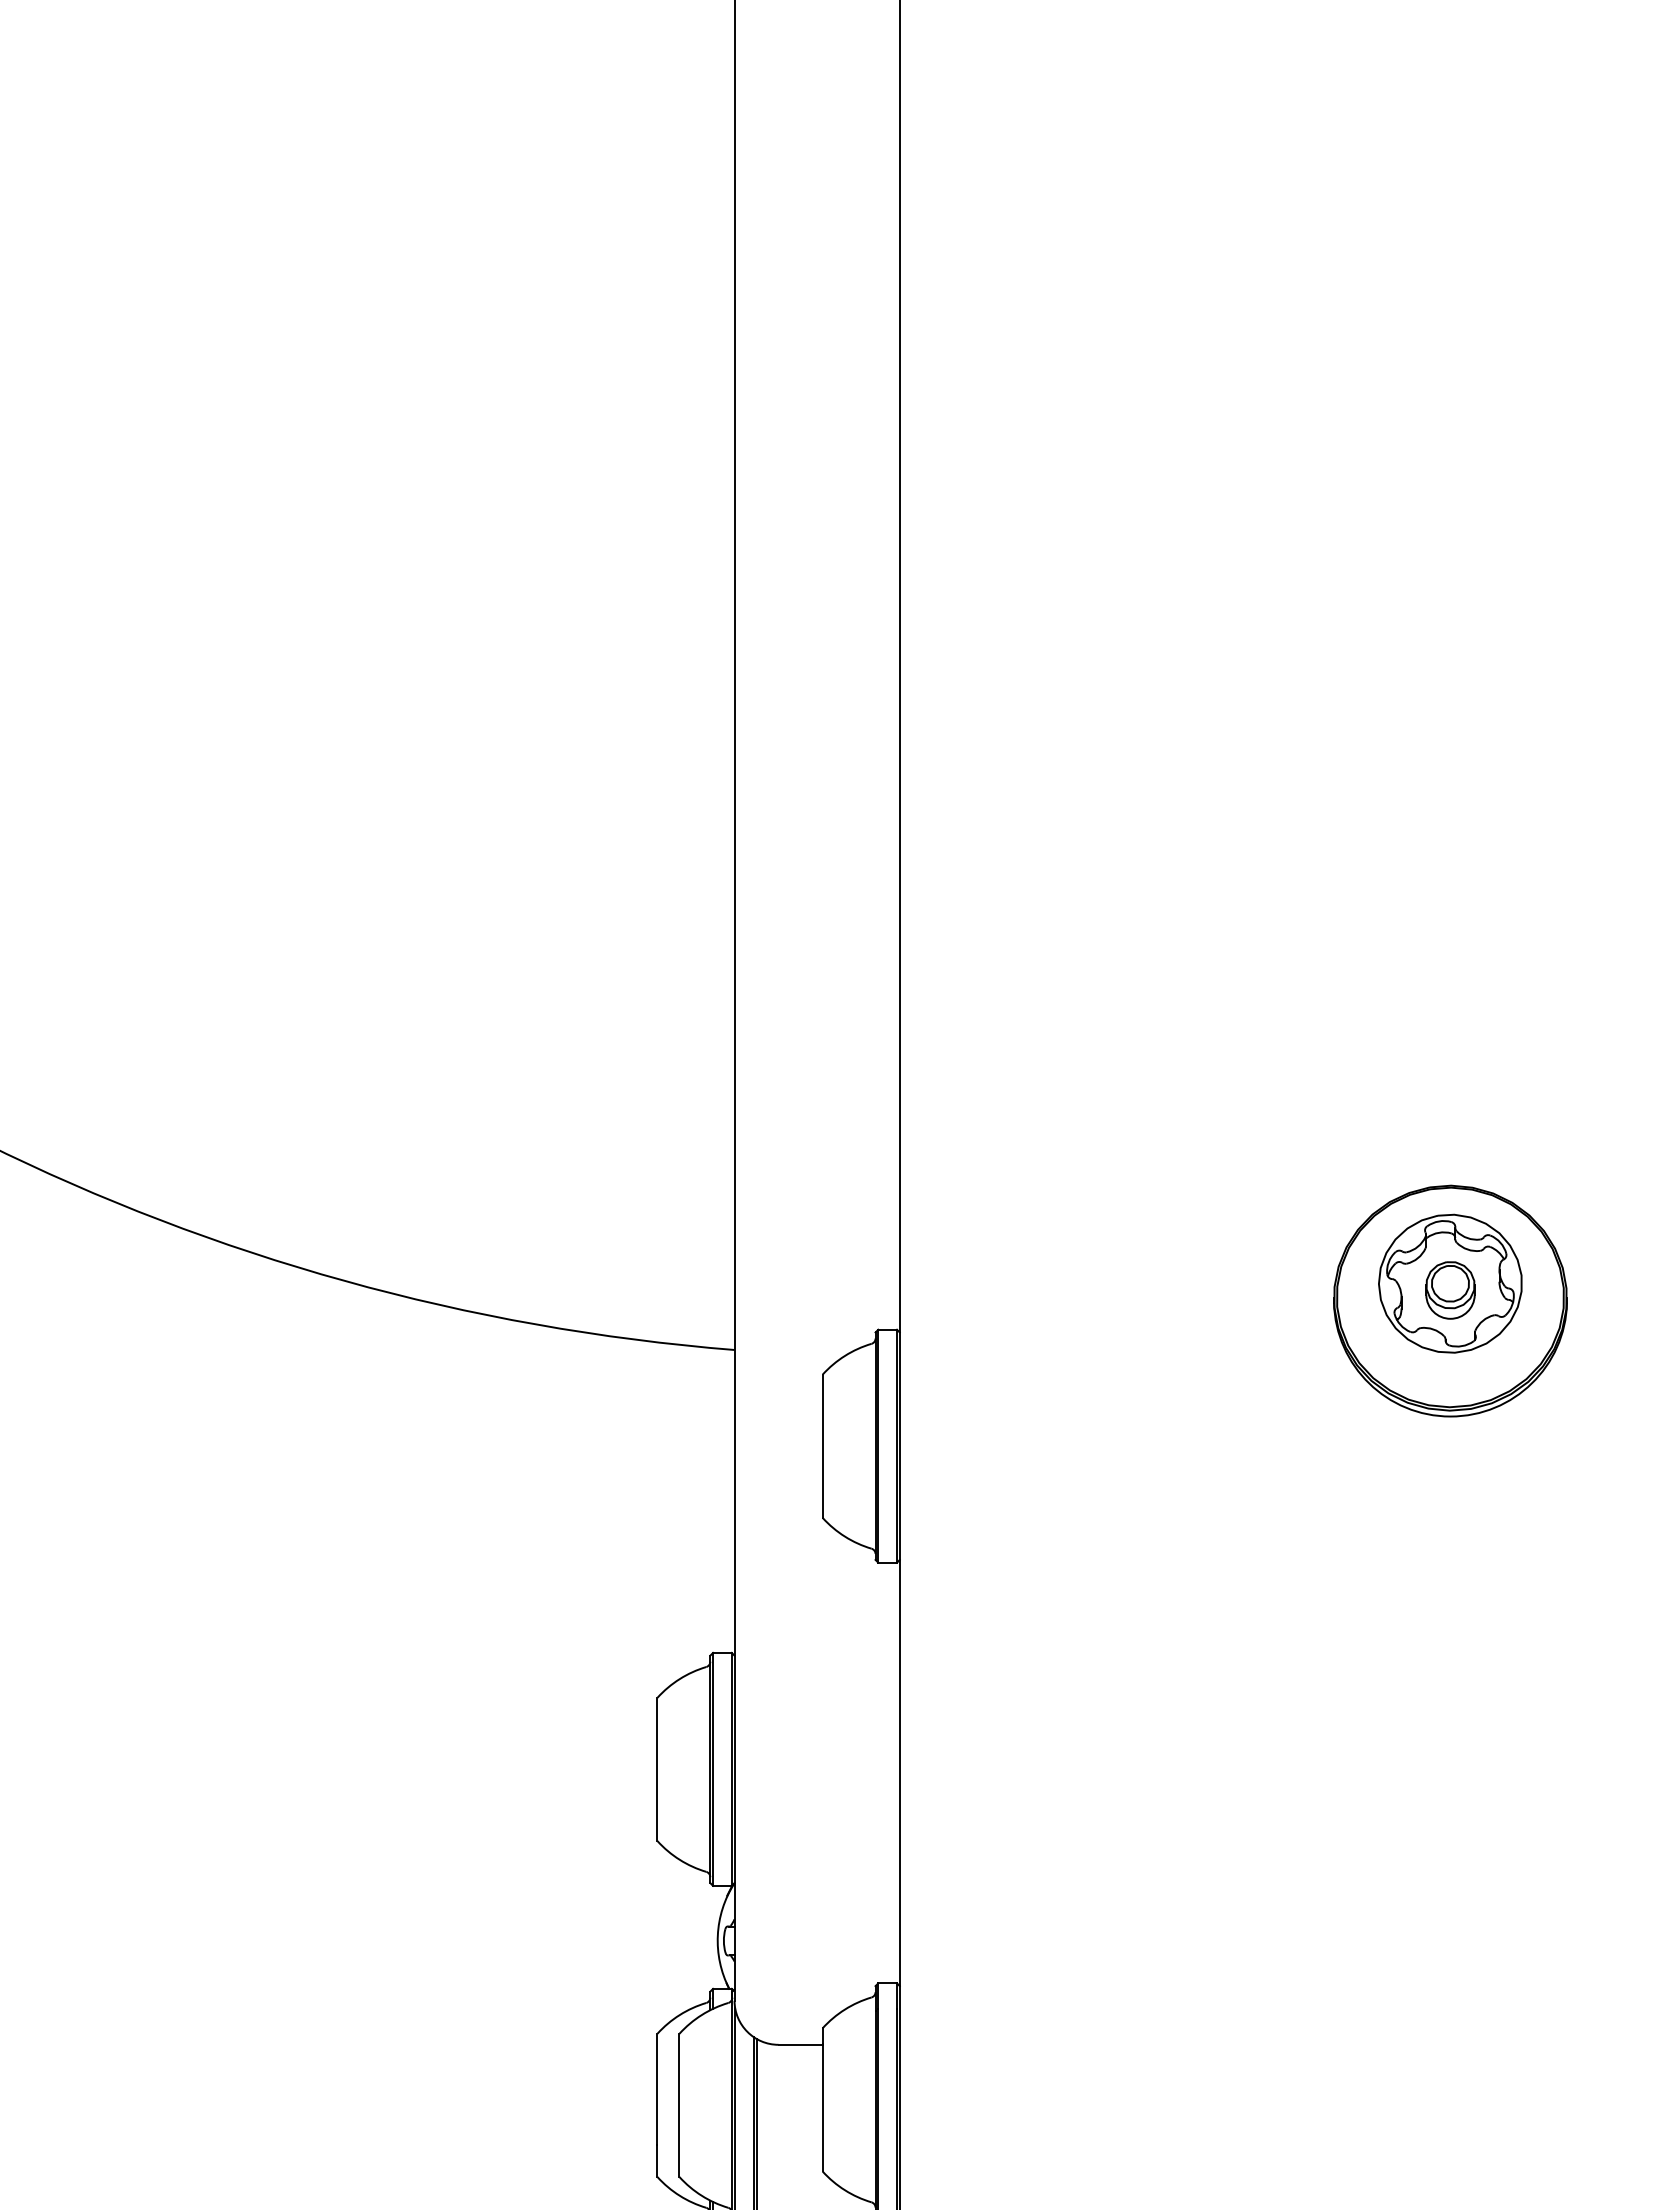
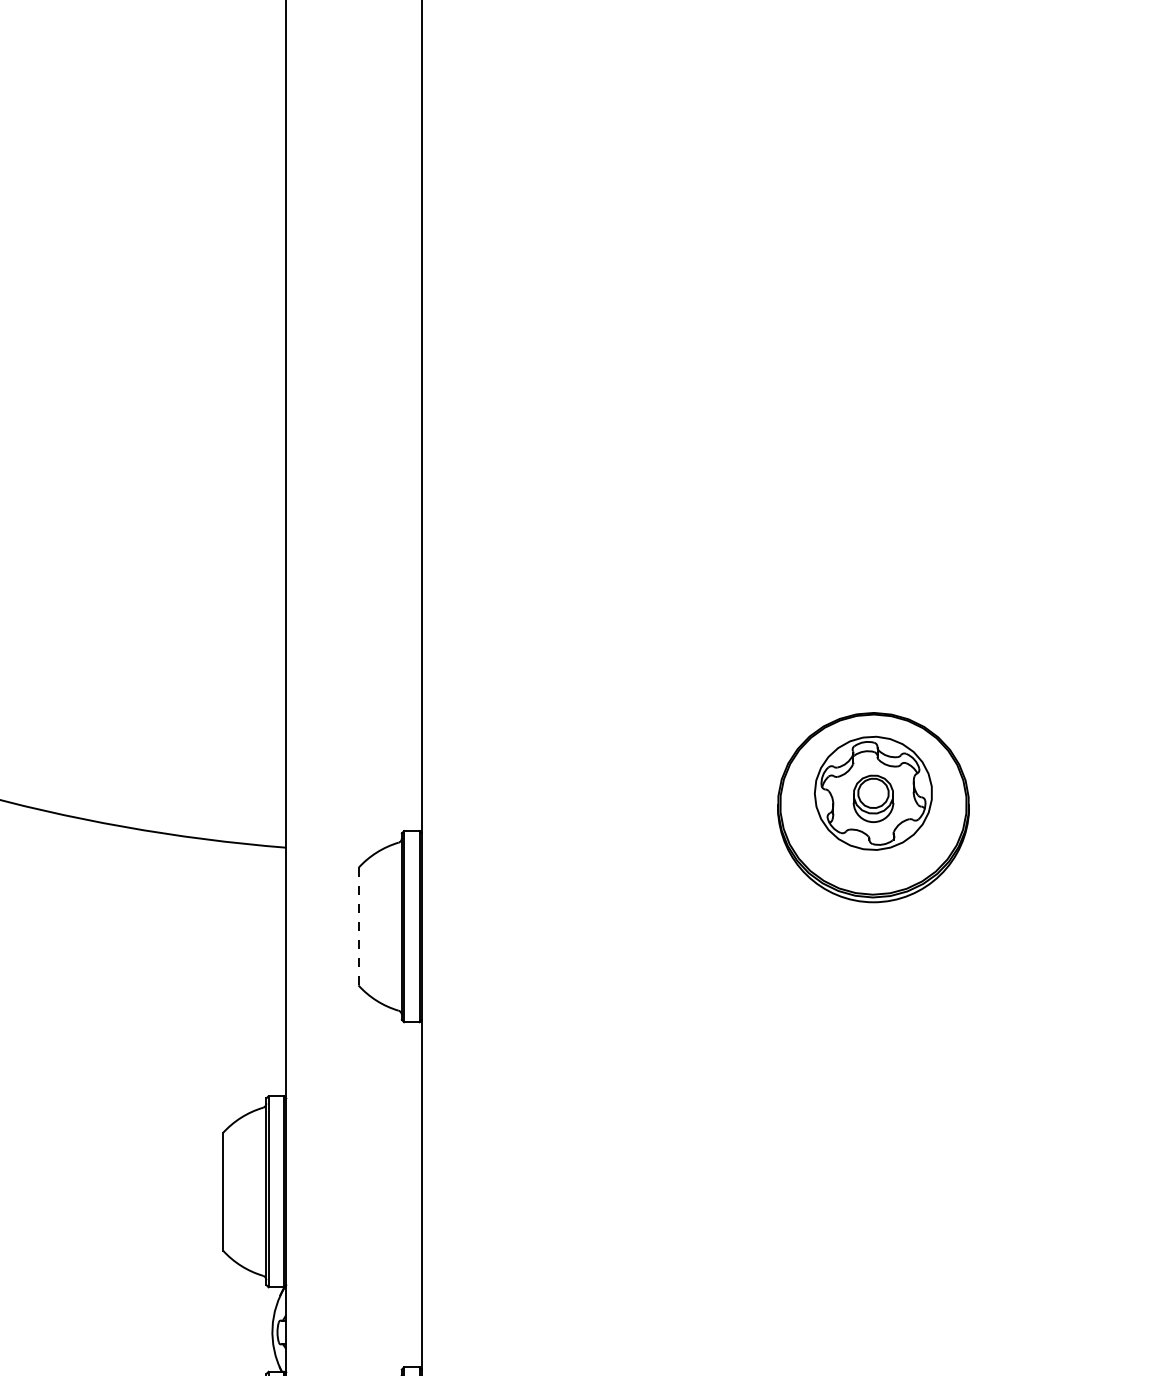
line: (822, 1446) -> (358, 926), solid -> dashed

